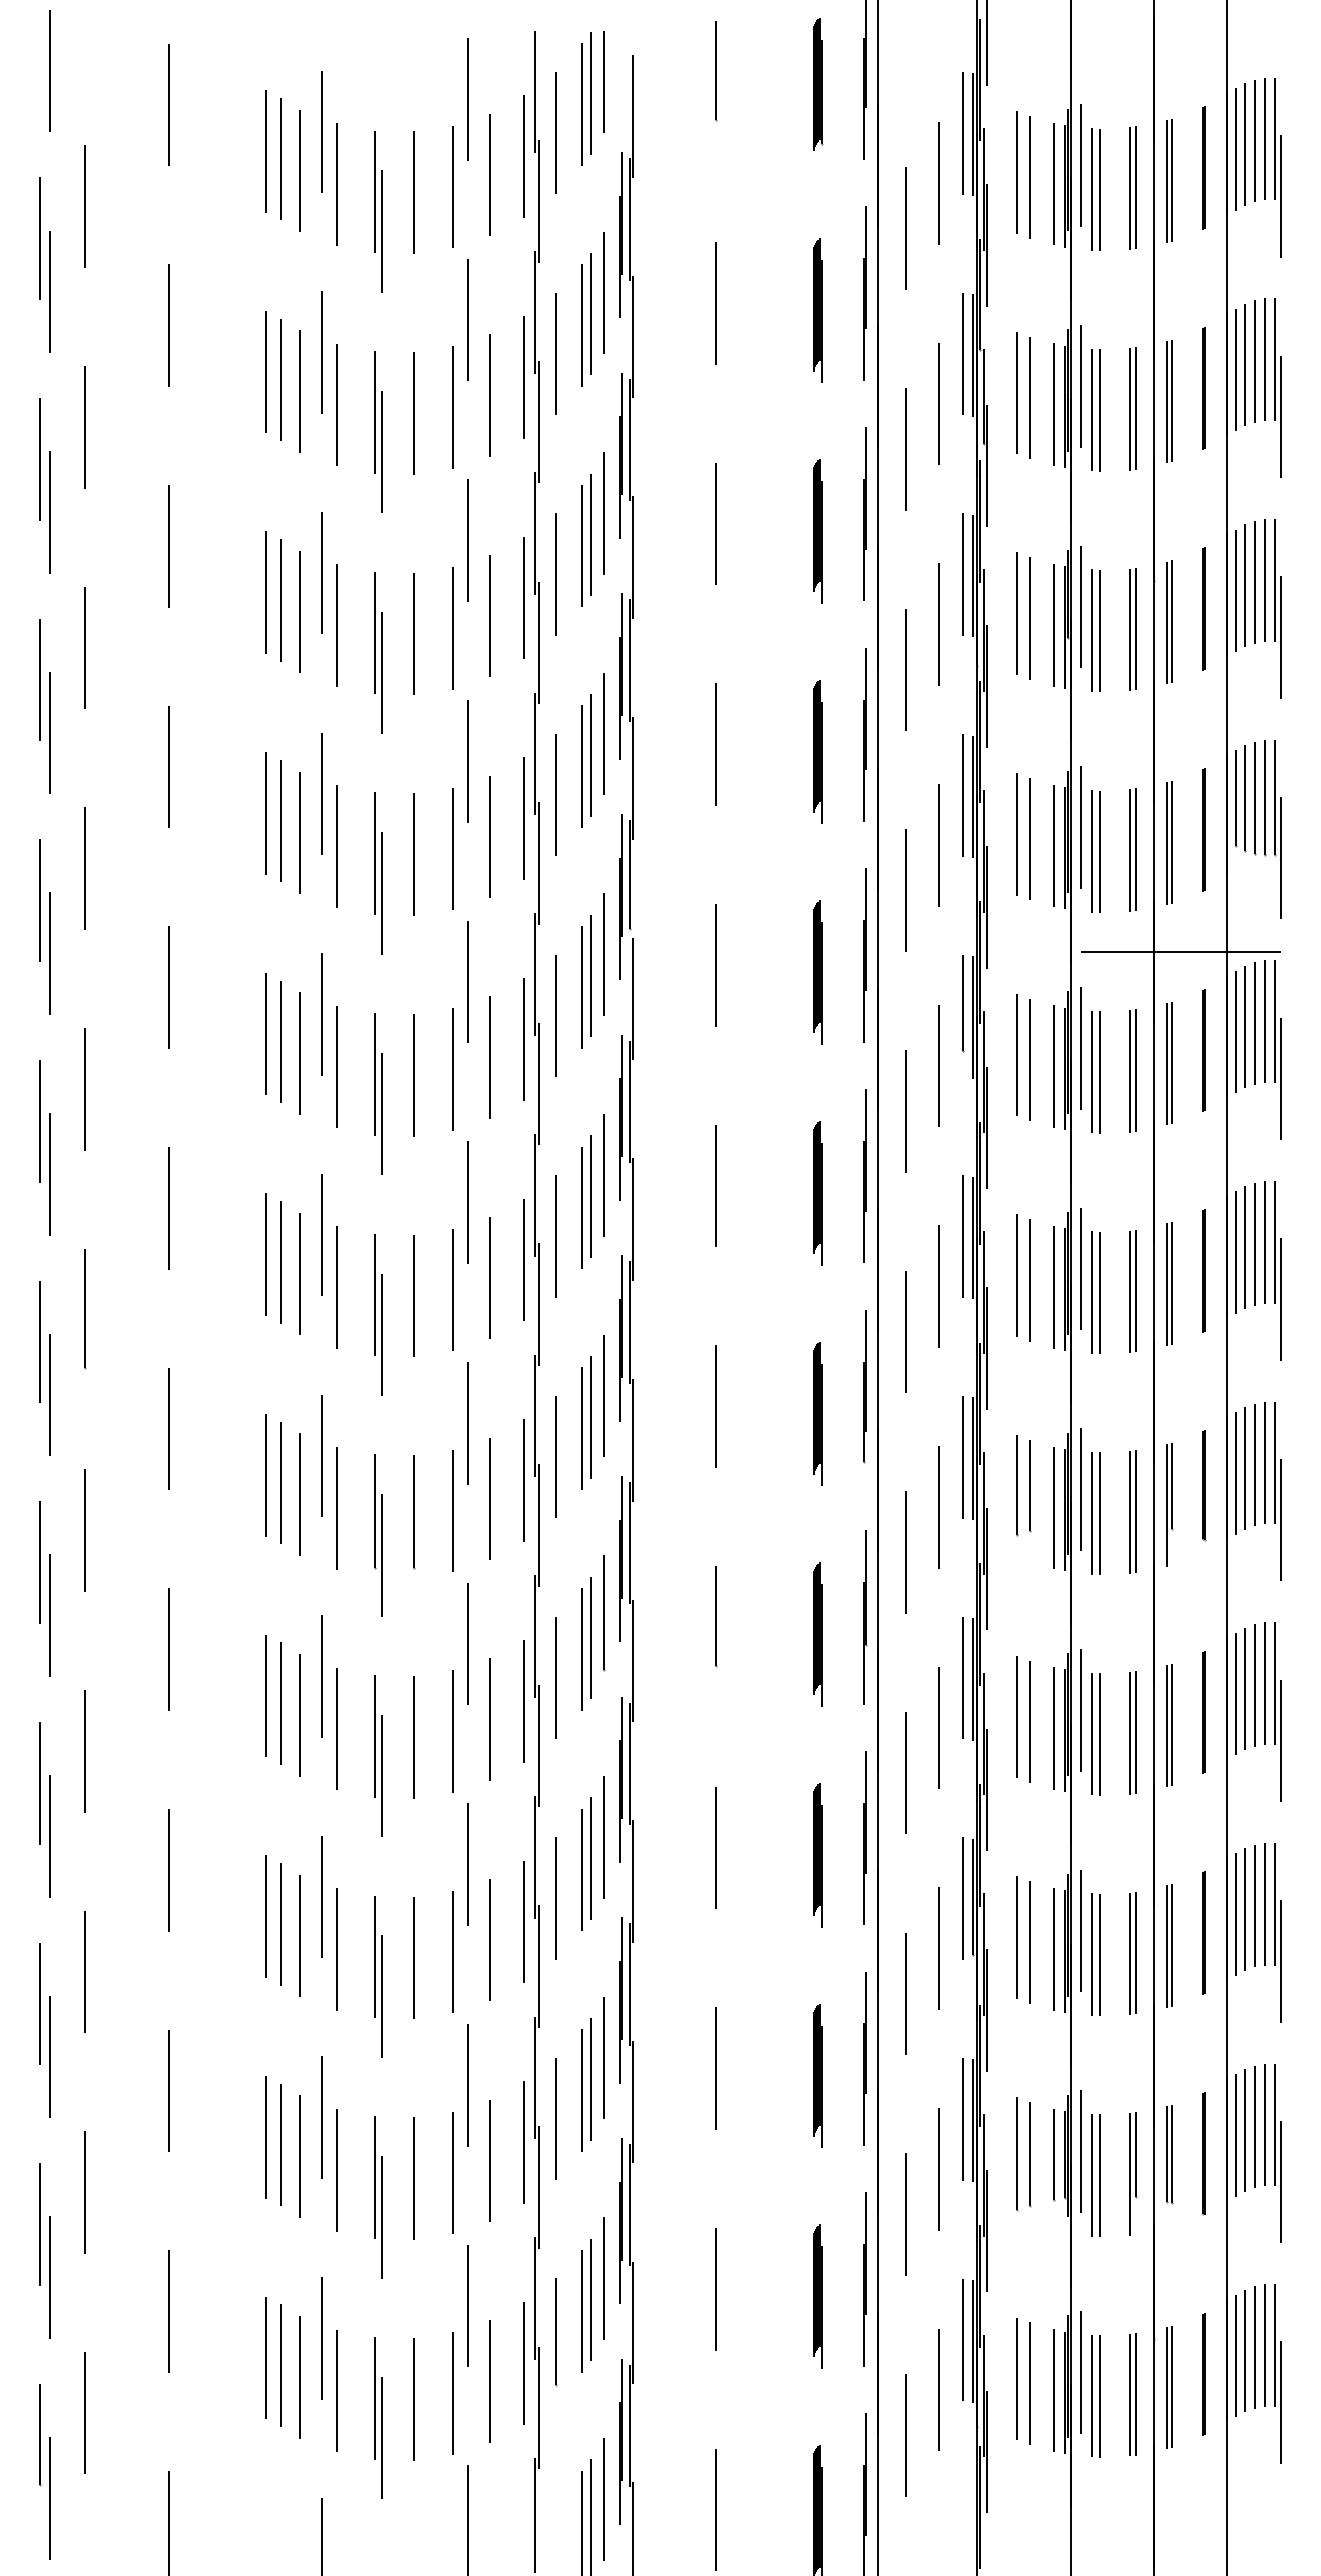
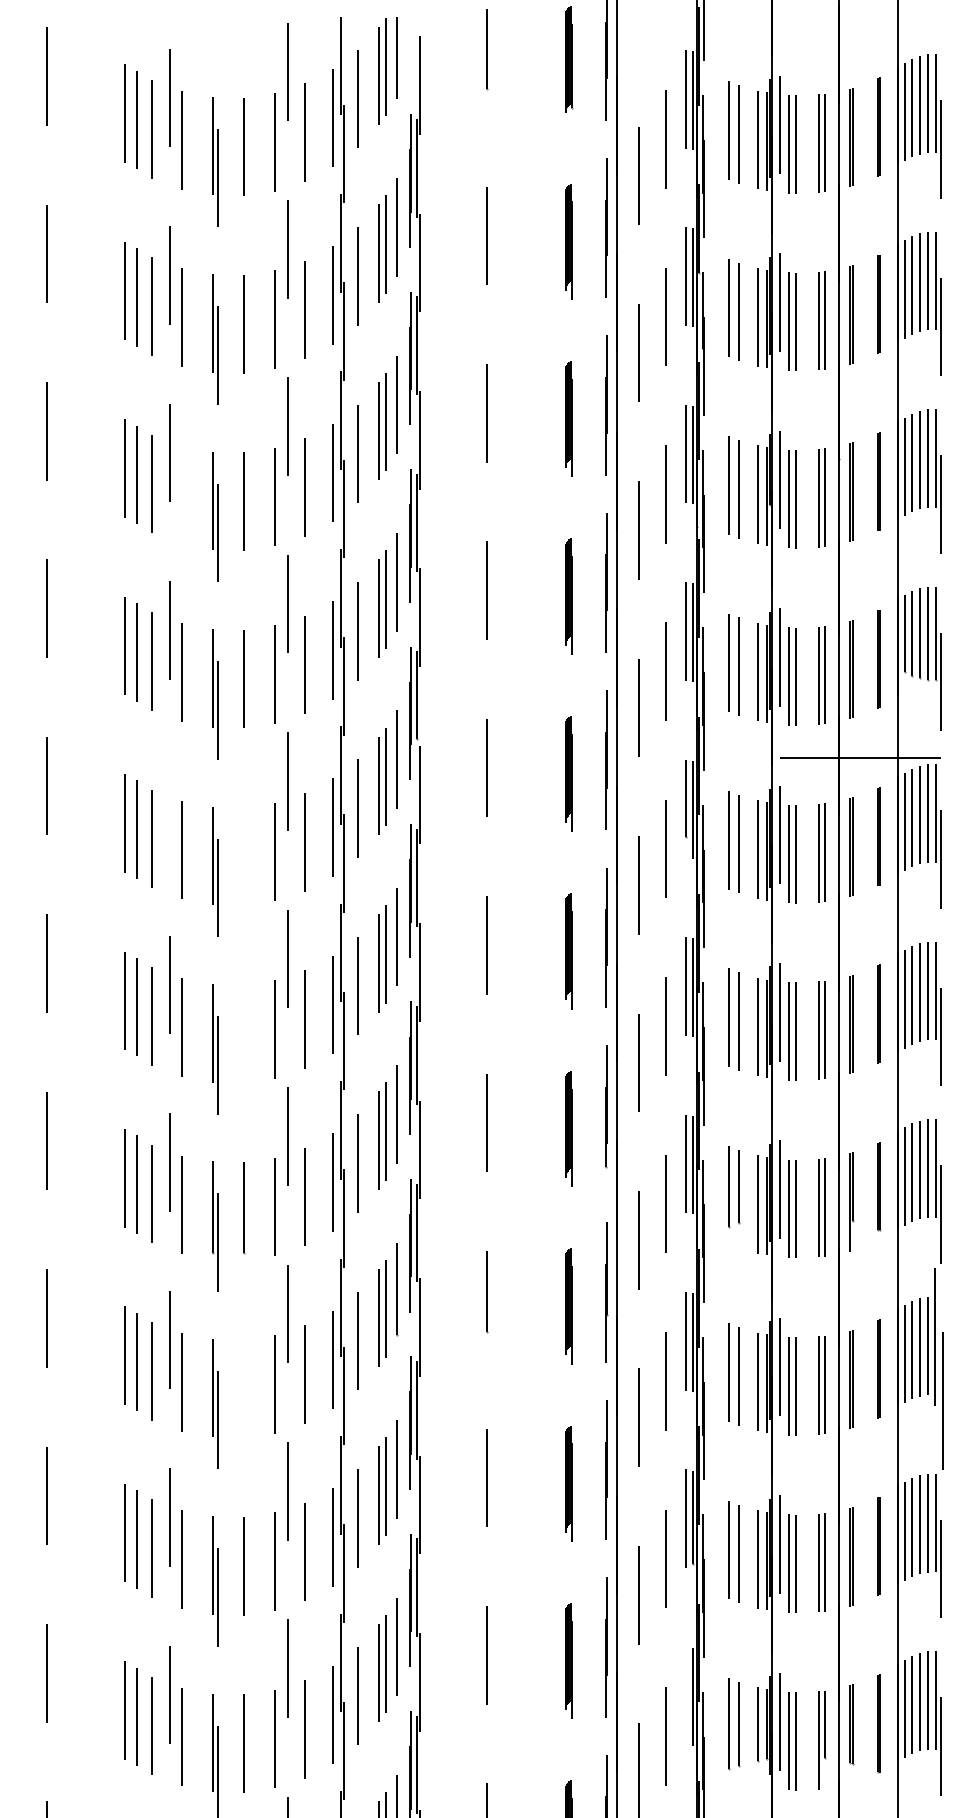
line: (336, 625) -> (181, 494), removed
line: (322, 1014) -> (170, 807), removed
line: (414, 1074) -> (244, 855), removed
line: (413, 1295) -> (243, 1033), removed
part: (1277, 1711) -> (938, 1368), size x1.4
line: (414, 1736) -> (244, 1388), removed
line: (963, 2119) -> (685, 1696), removed

